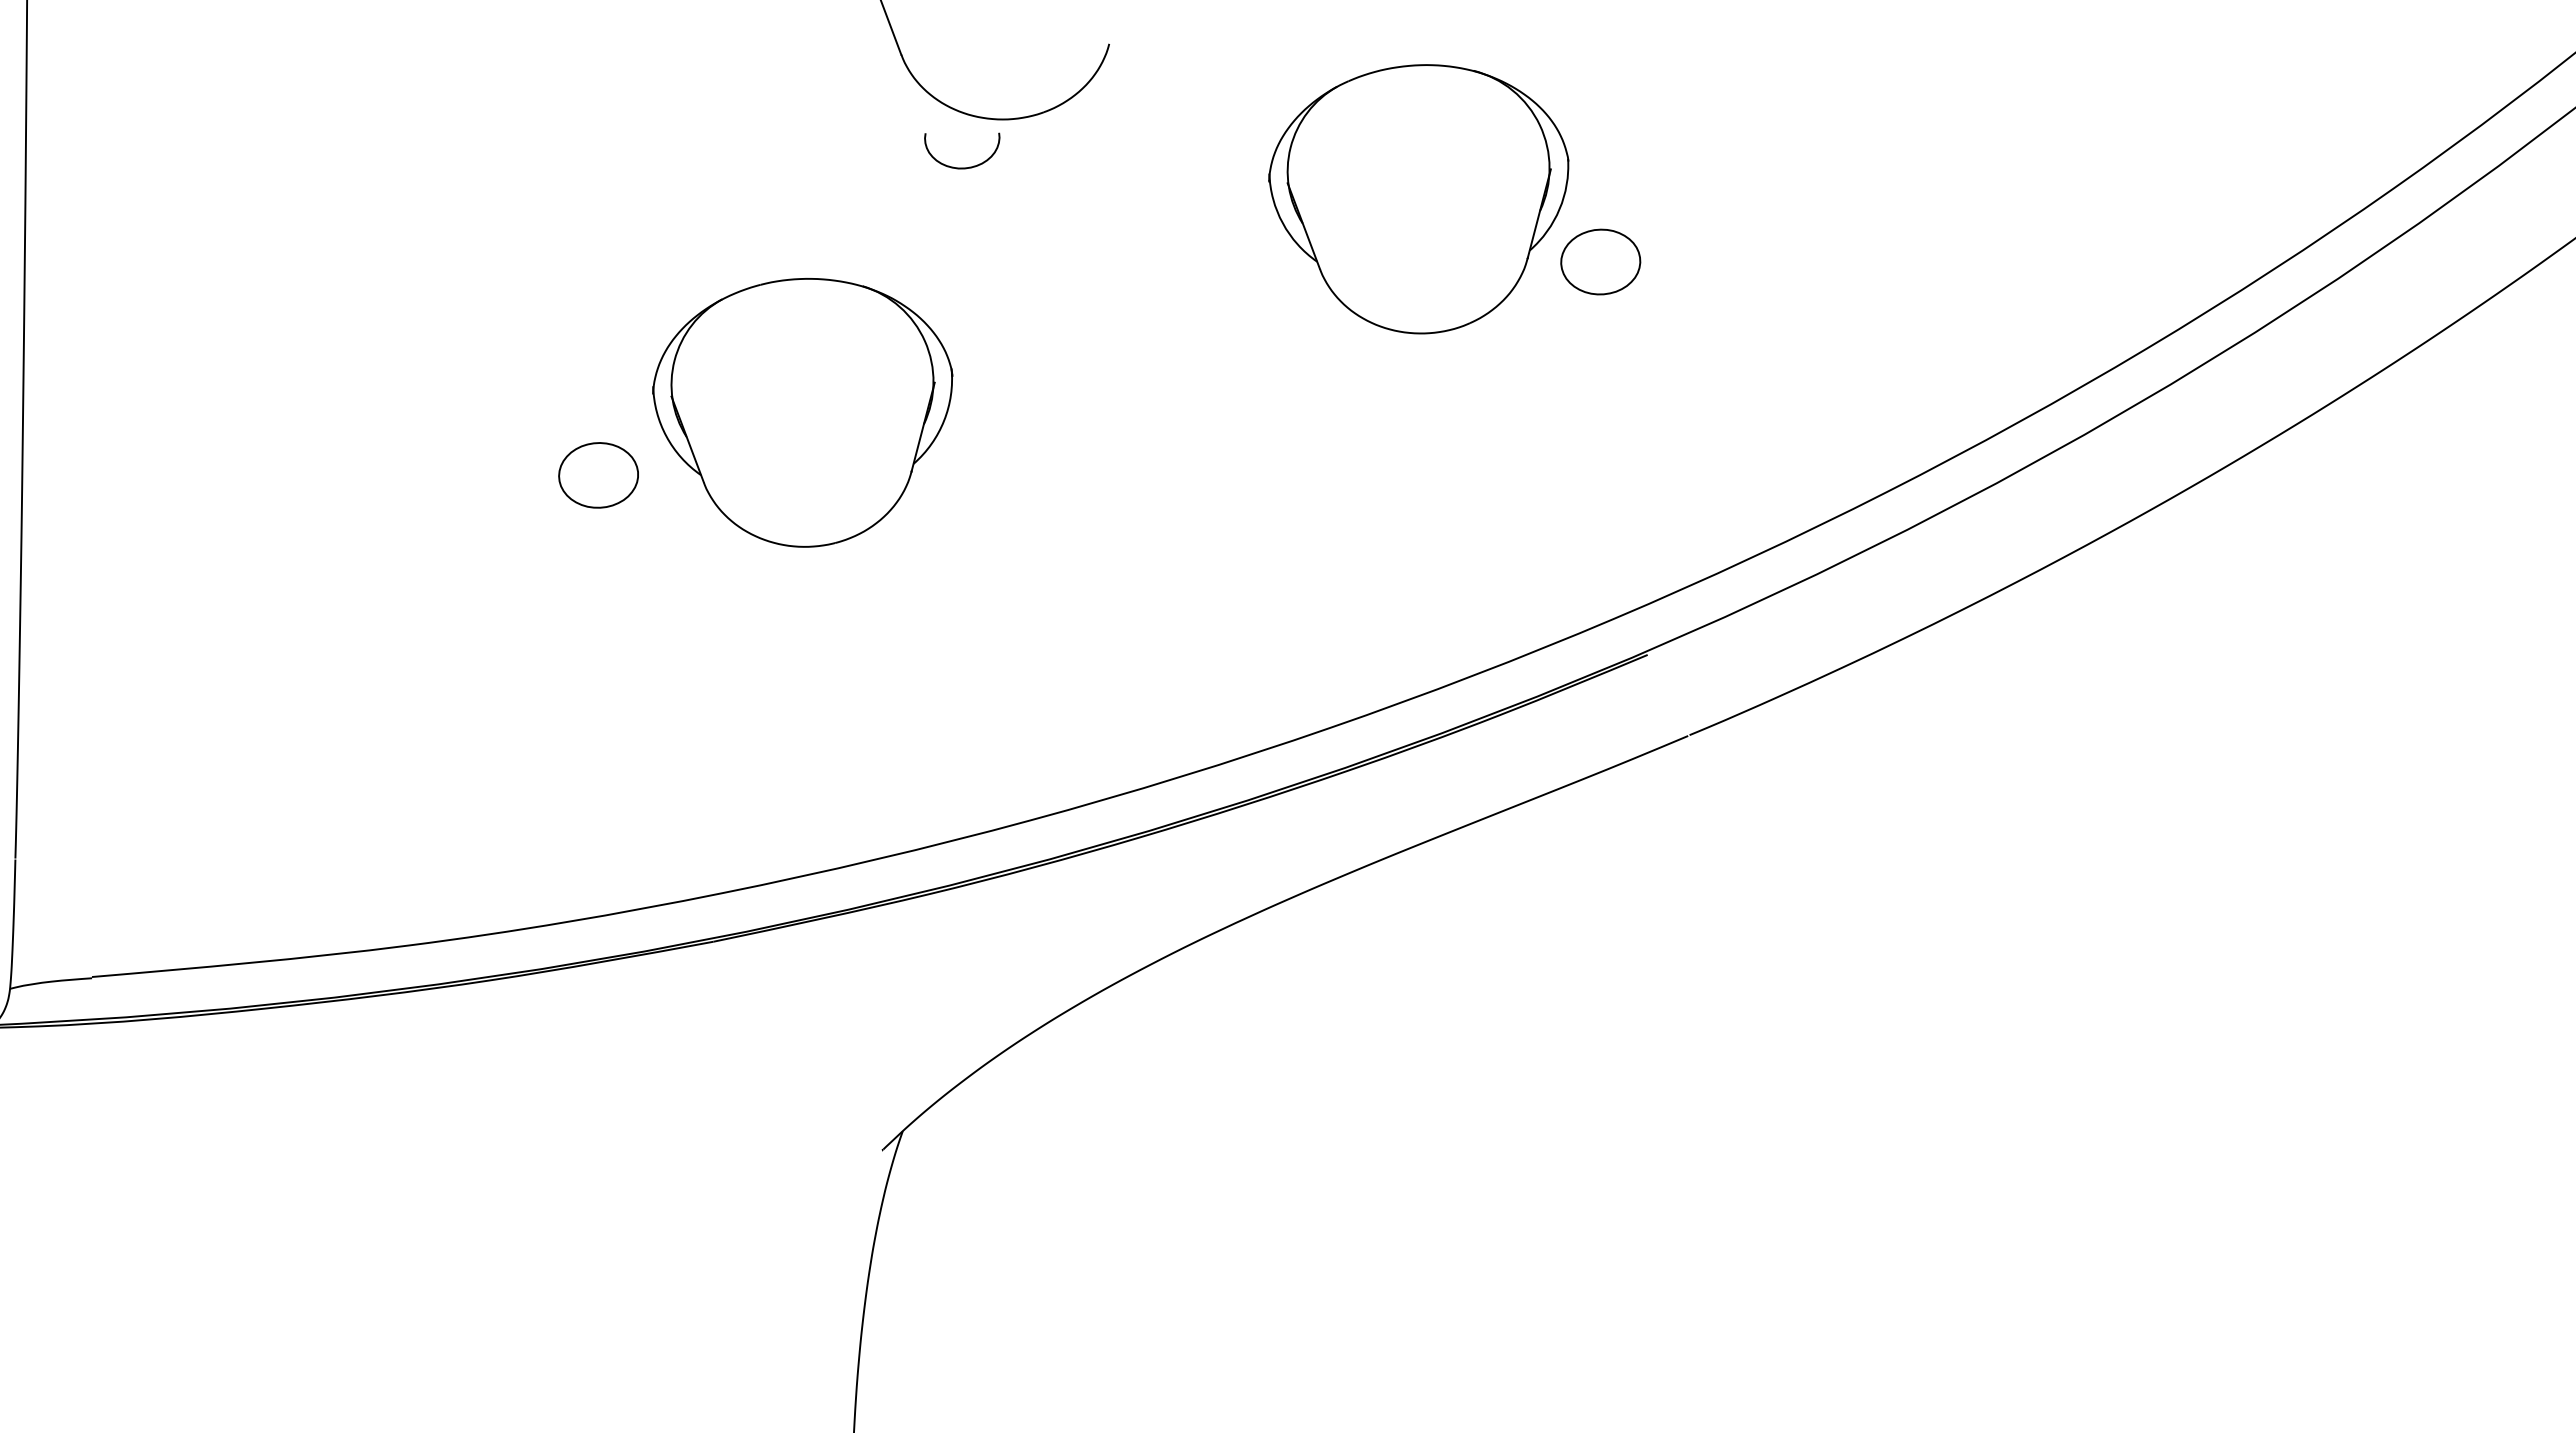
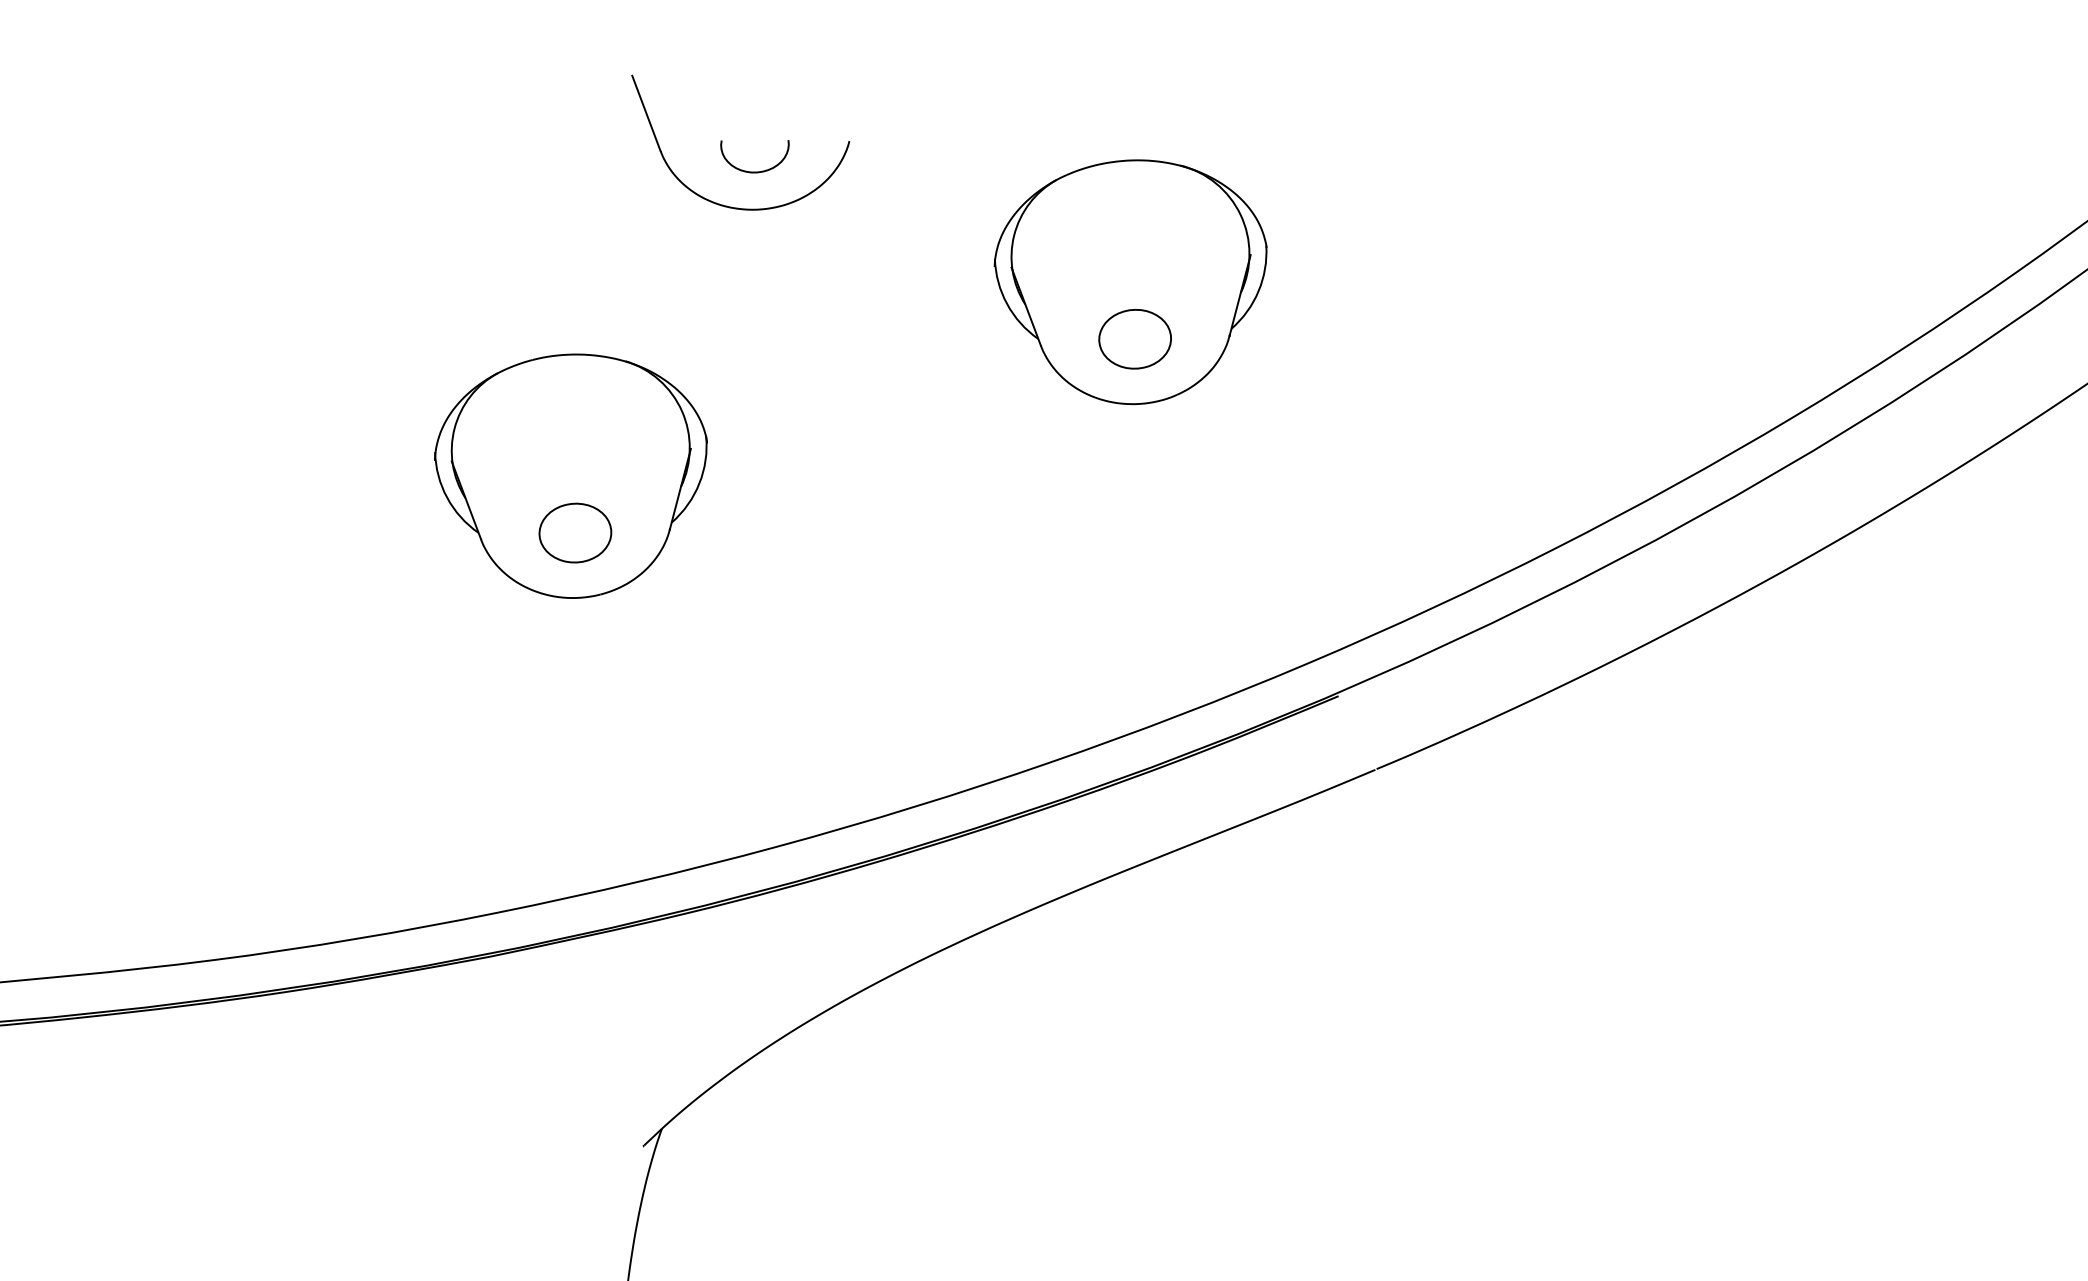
curve: (962, 167) -> (755, 171), moved
part: (1600, 261) -> (1134, 338), moved
part: (598, 475) -> (575, 533), moved

